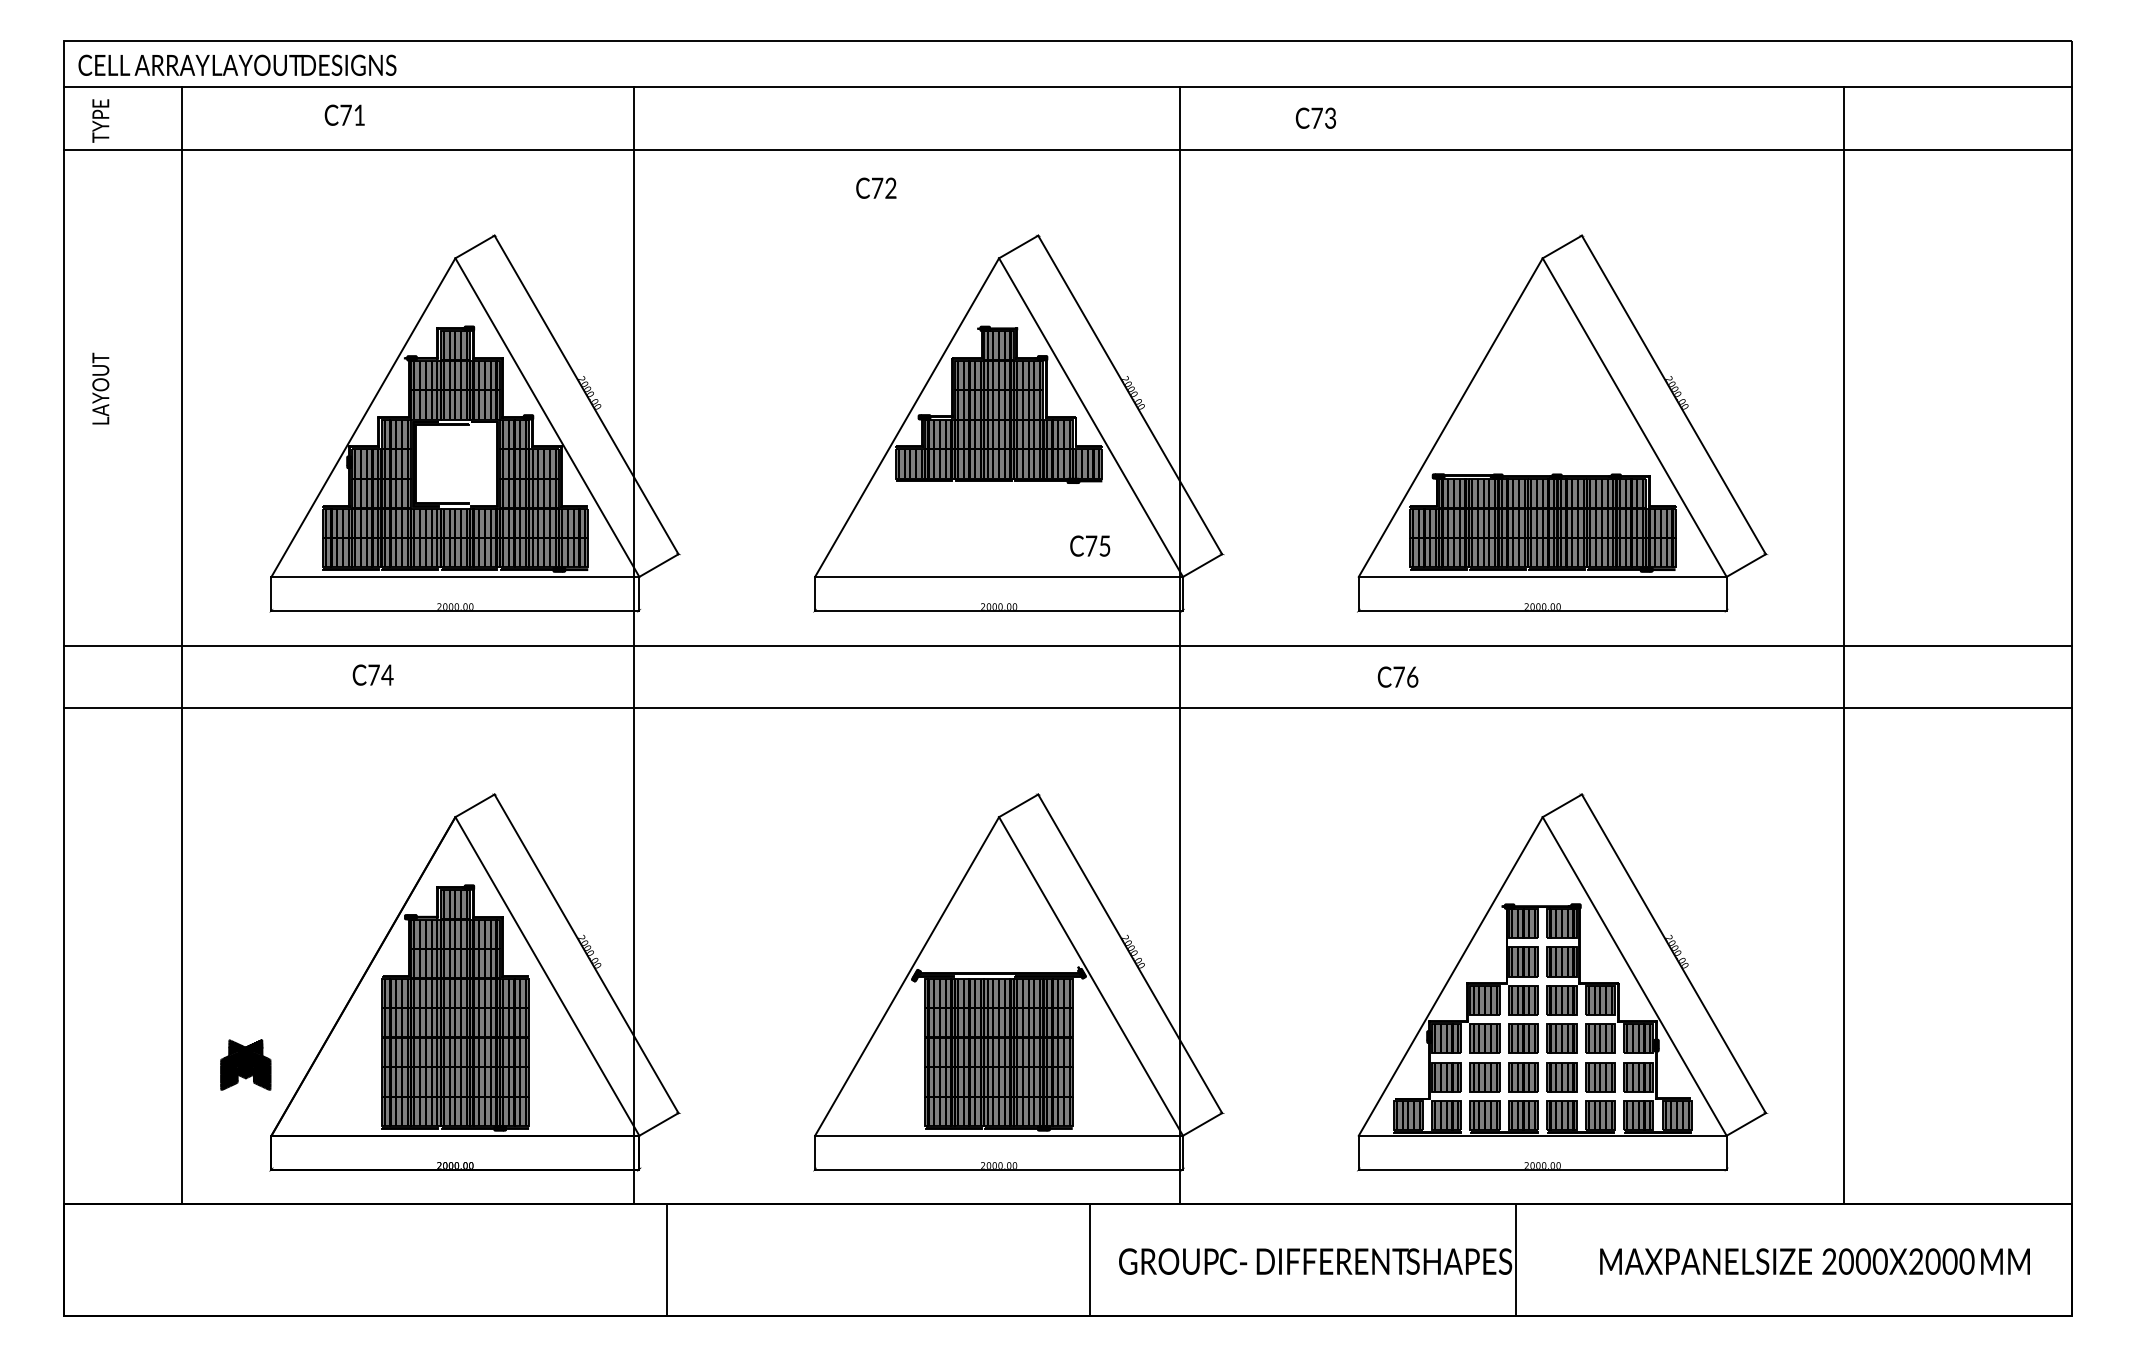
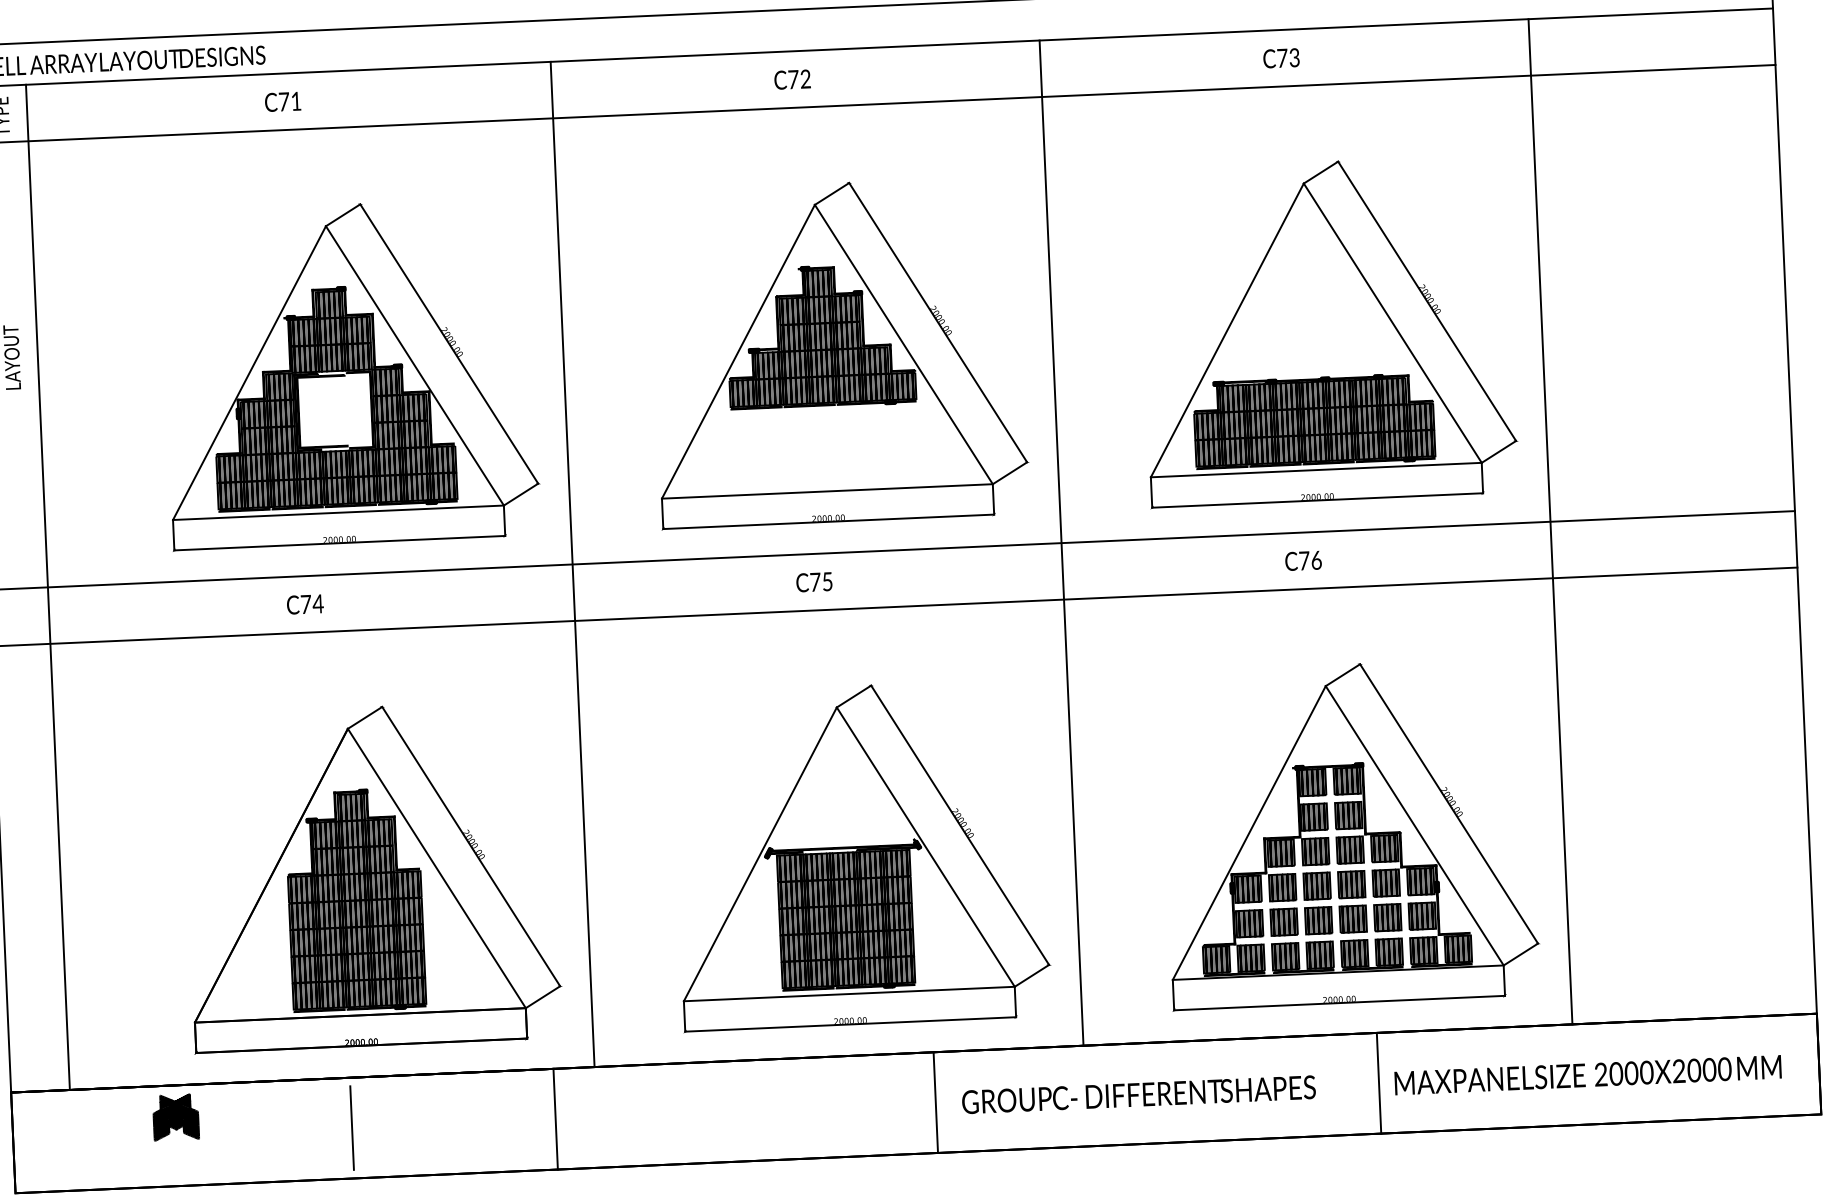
text: (344, 114) -> (282, 101), moved
text: (1315, 117) -> (1280, 57), moved
text: (876, 187) -> (792, 78), moved
text: (1090, 545) -> (814, 581), moved
line: (182, 645) -> (48, 587), moved
line: (633, 645) -> (572, 564), moved
line: (1180, 645) -> (1061, 543), moved
line: (1844, 645) -> (1550, 521), moved
text: (372, 674) -> (304, 603), moved
text: (1397, 676) -> (1302, 560), moved
part: (245, 1064) -> (175, 1116), moved
line: (440, 1260) -> (351, 1128), added
line: (1515, 1260) -> (1378, 1083), moved

